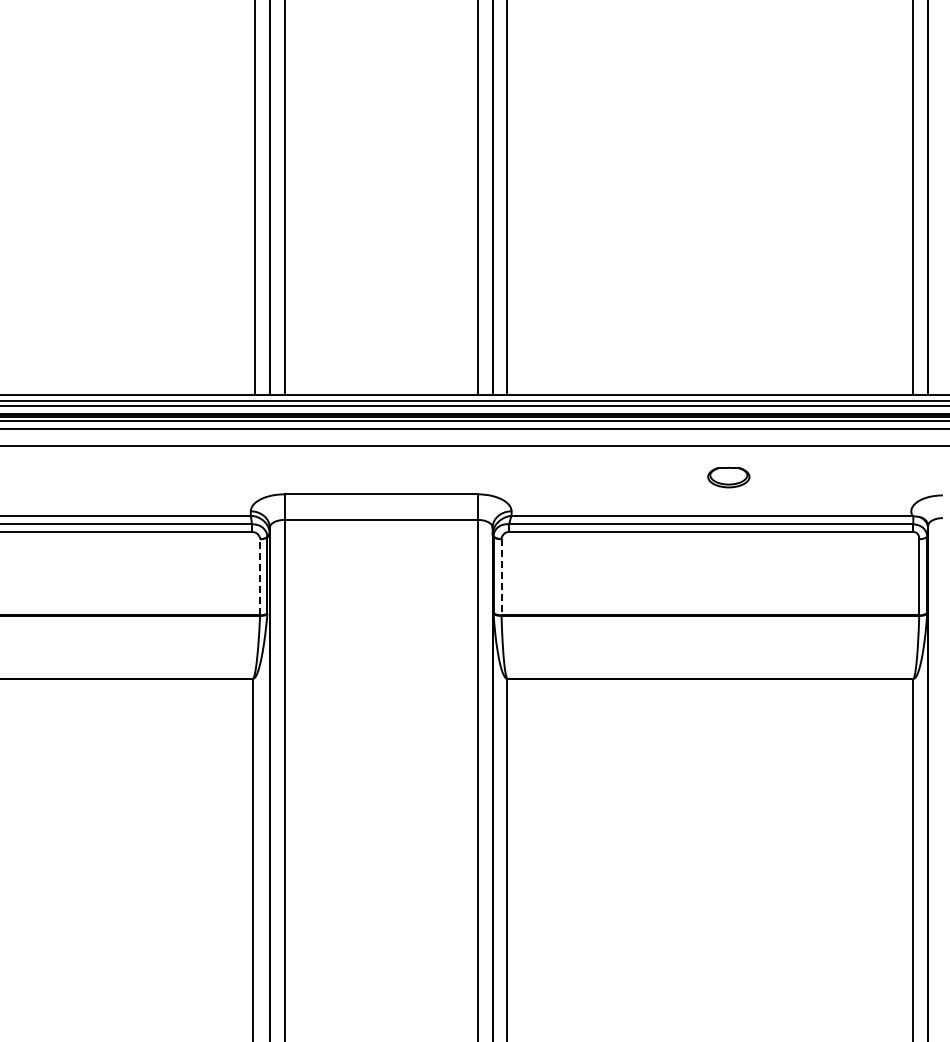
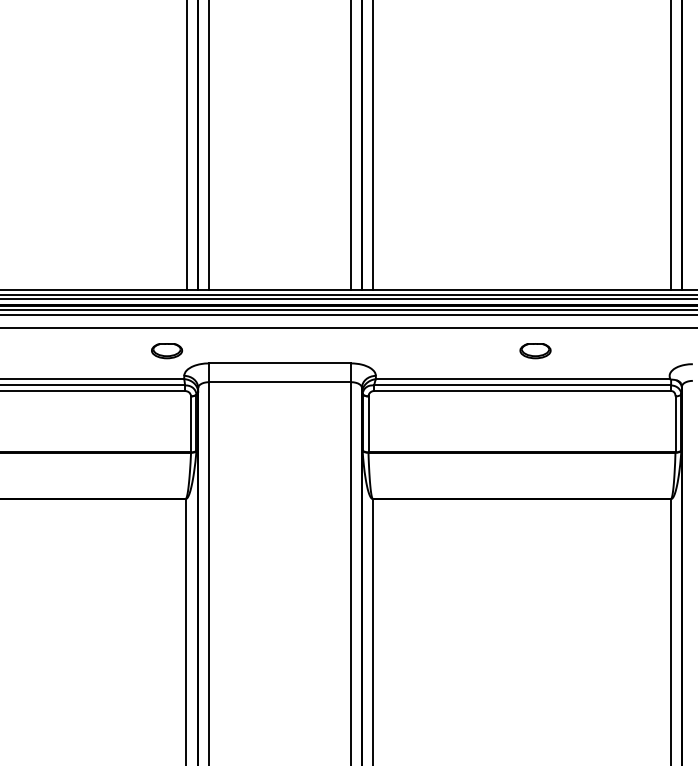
part: (226, 477) -> (166, 351), added
line: (260, 576) -> (191, 423), dashed -> solid
line: (501, 577) -> (368, 424), dashed -> solid

